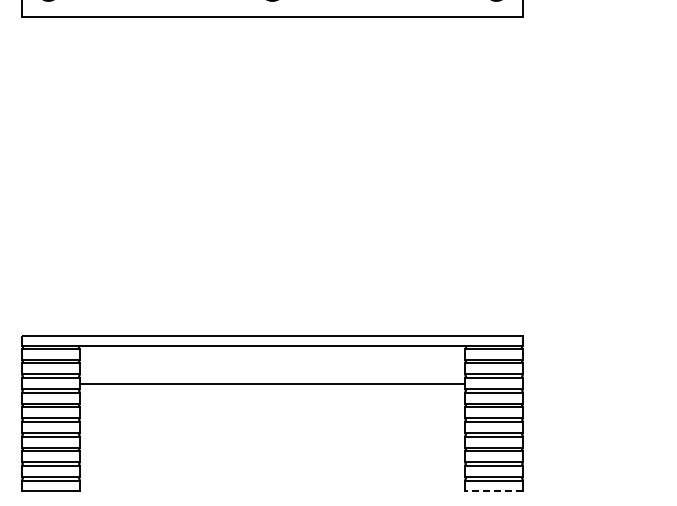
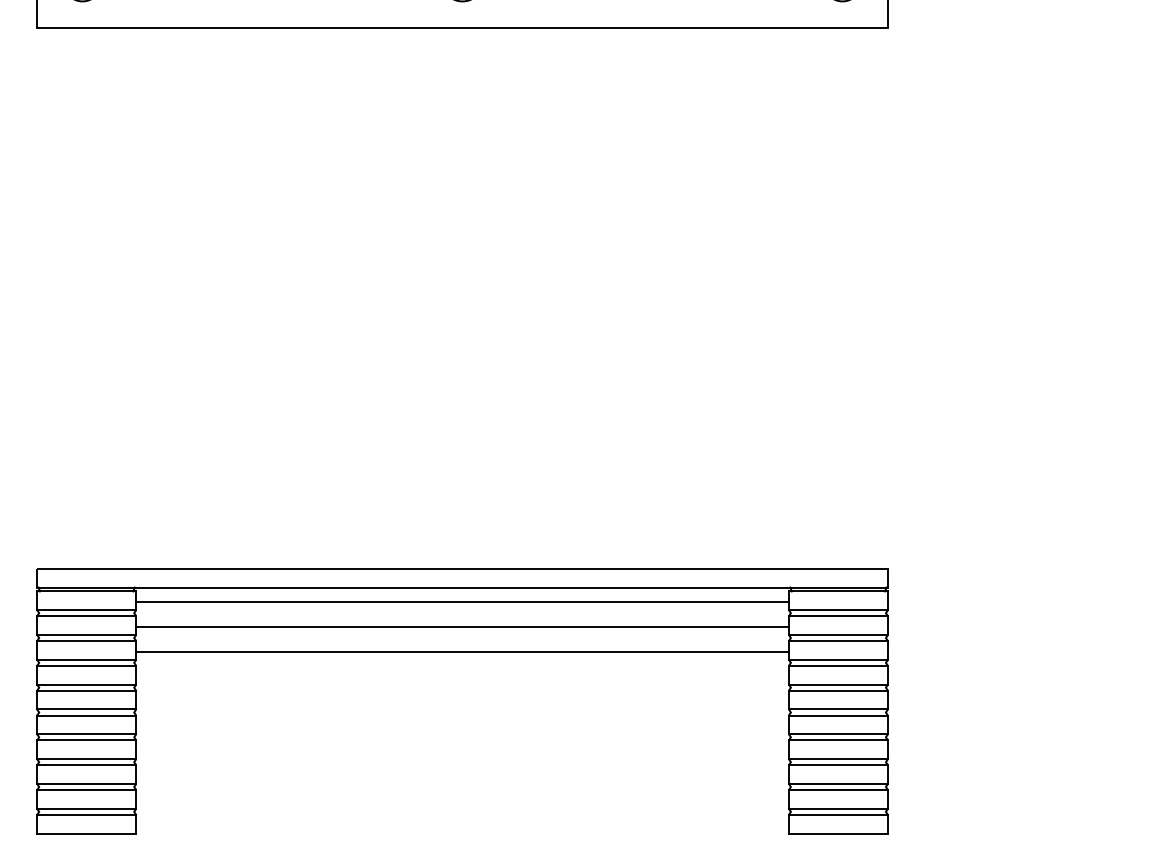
line: (272, 355) -> (462, 602), added
line: (272, 369) -> (462, 626), added
line: (493, 491) -> (837, 833), dashed -> solid

